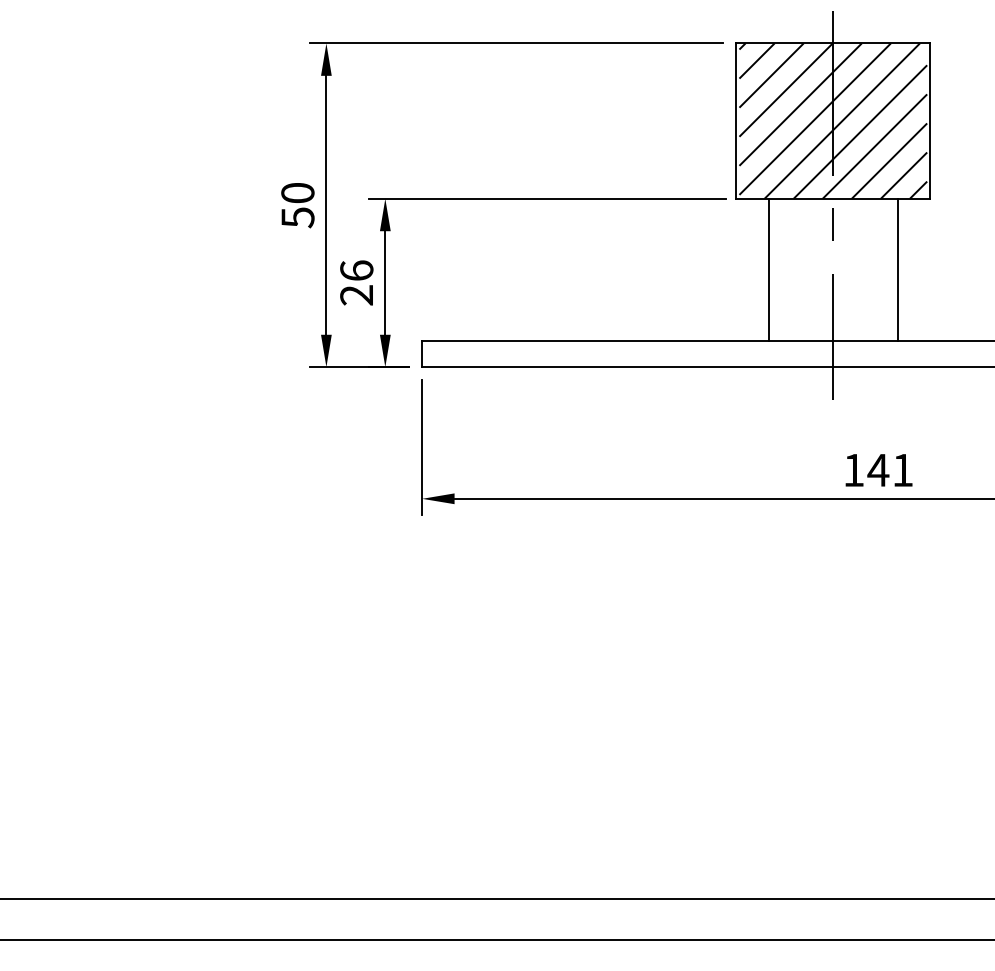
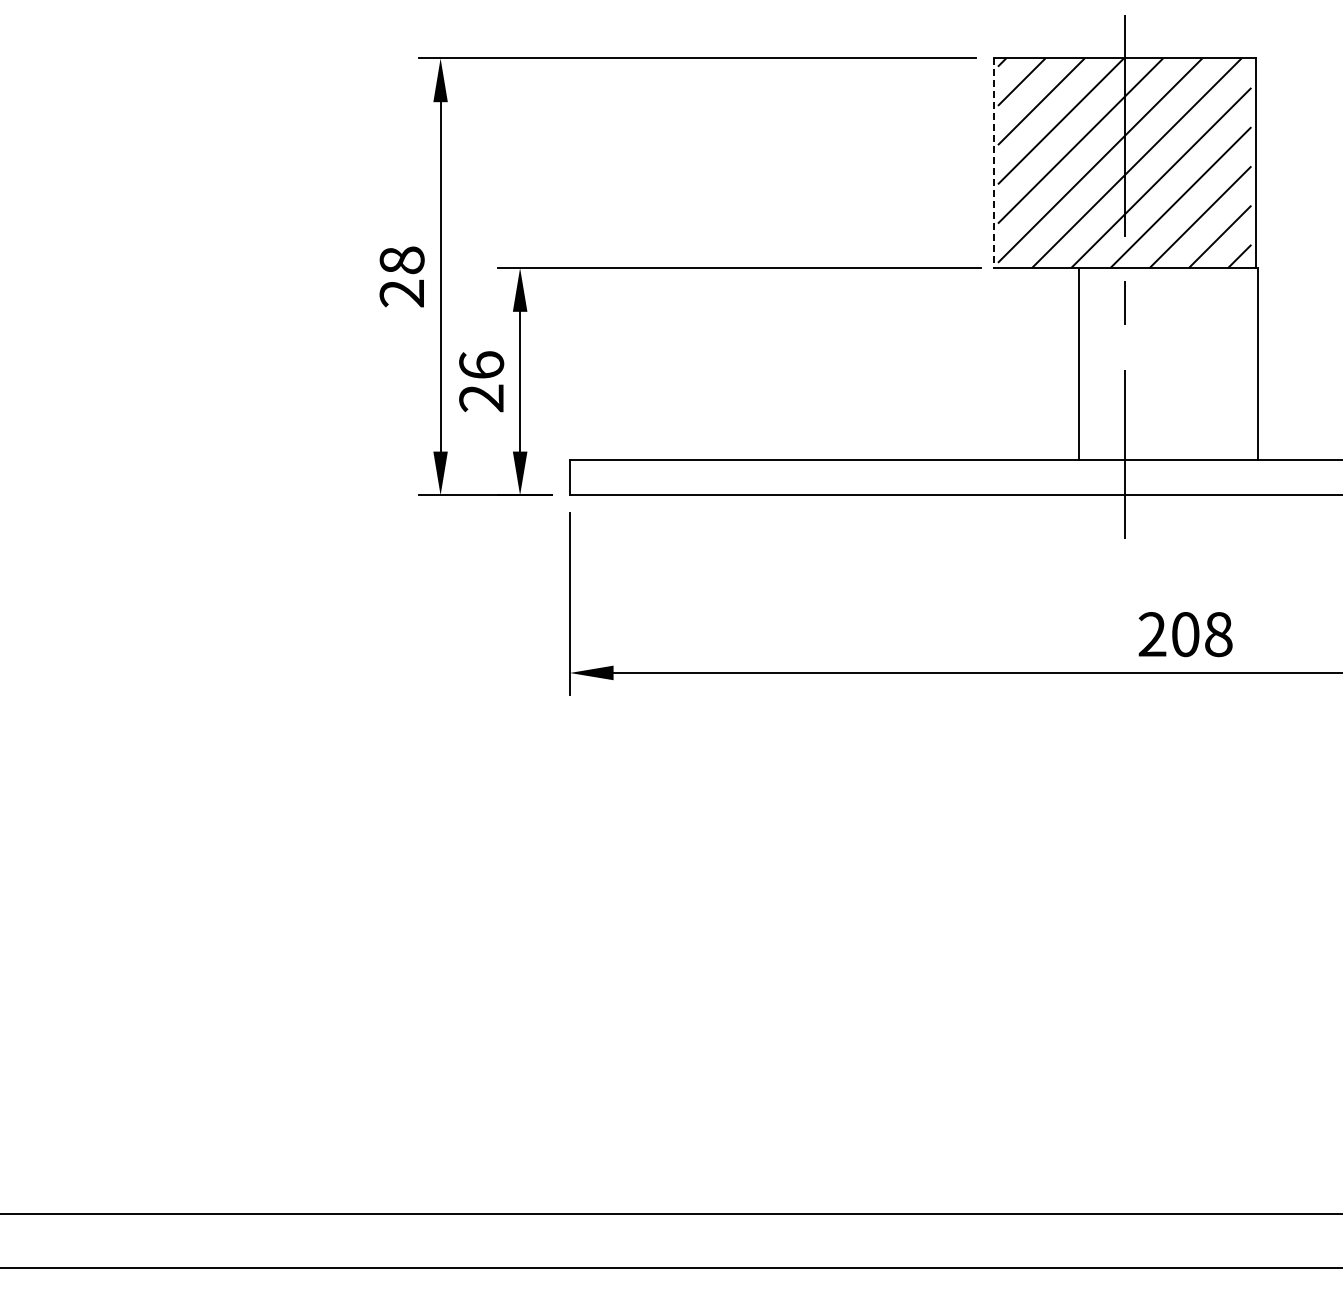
line: (736, 121) -> (993, 163), solid -> dashed
text: (297, 205) -> (401, 276), 50 -> 28
line: (768, 270) -> (1079, 364), moved
line: (898, 270) -> (1258, 364), moved
text: (878, 470) -> (1185, 634), 141 -> 208

